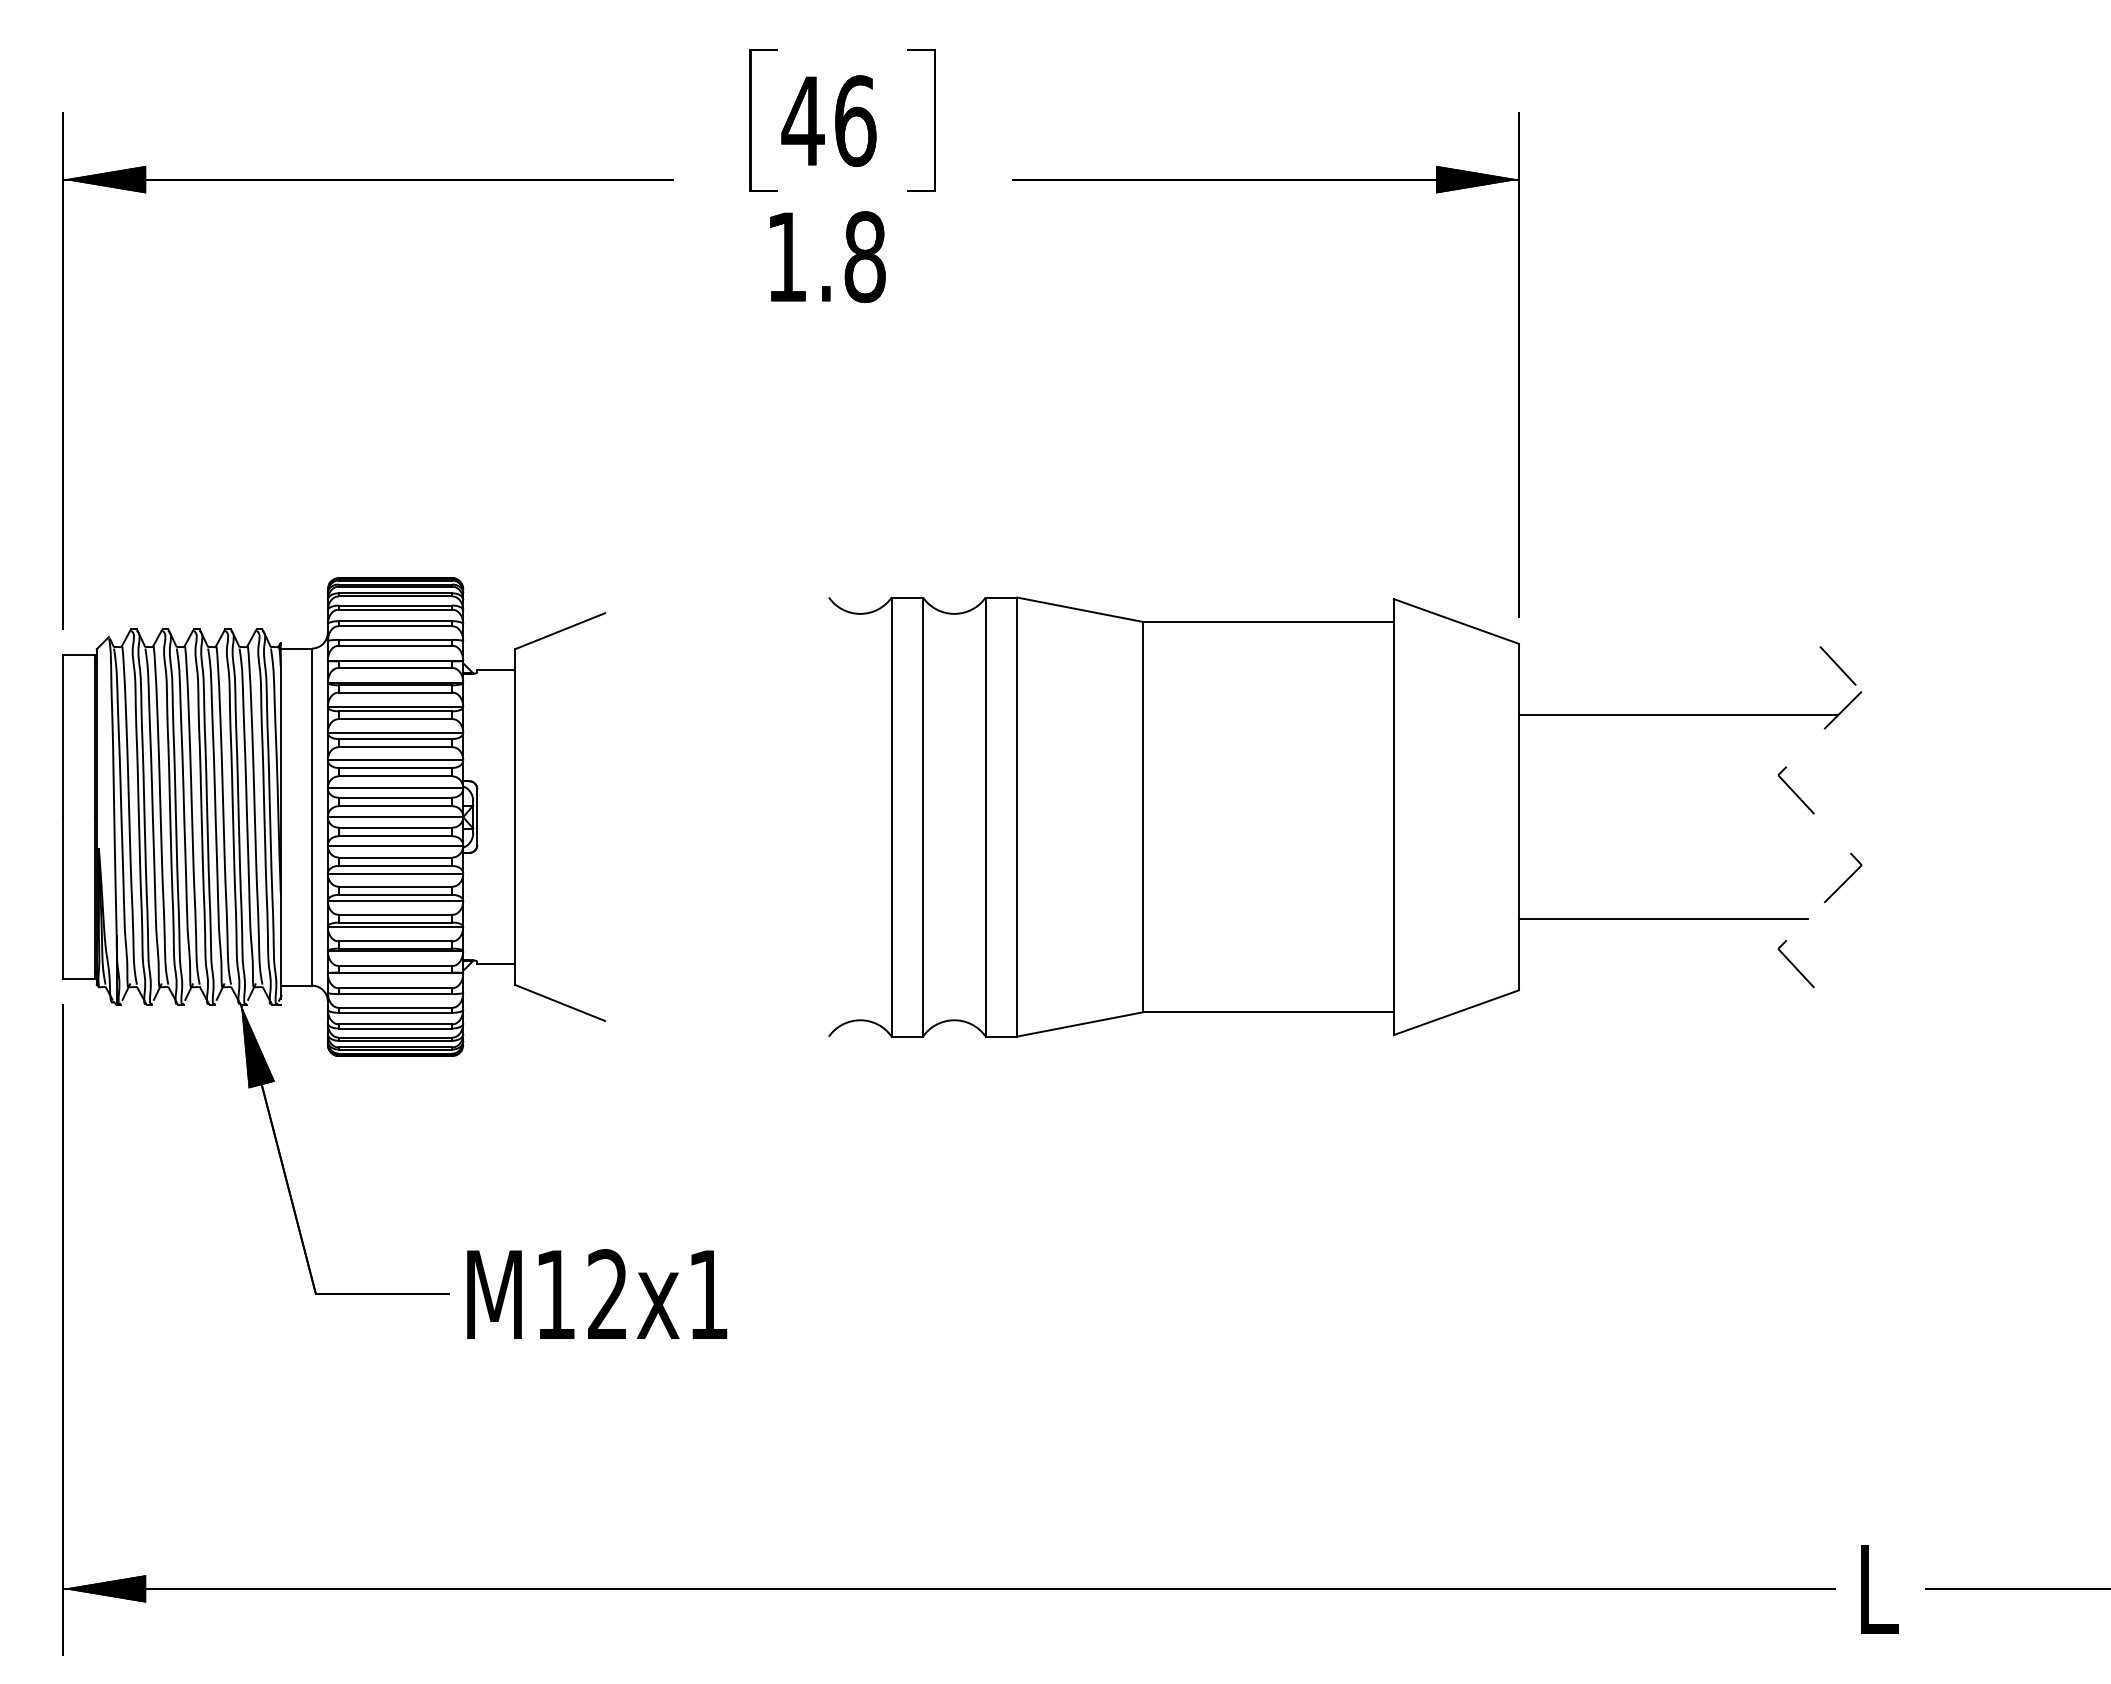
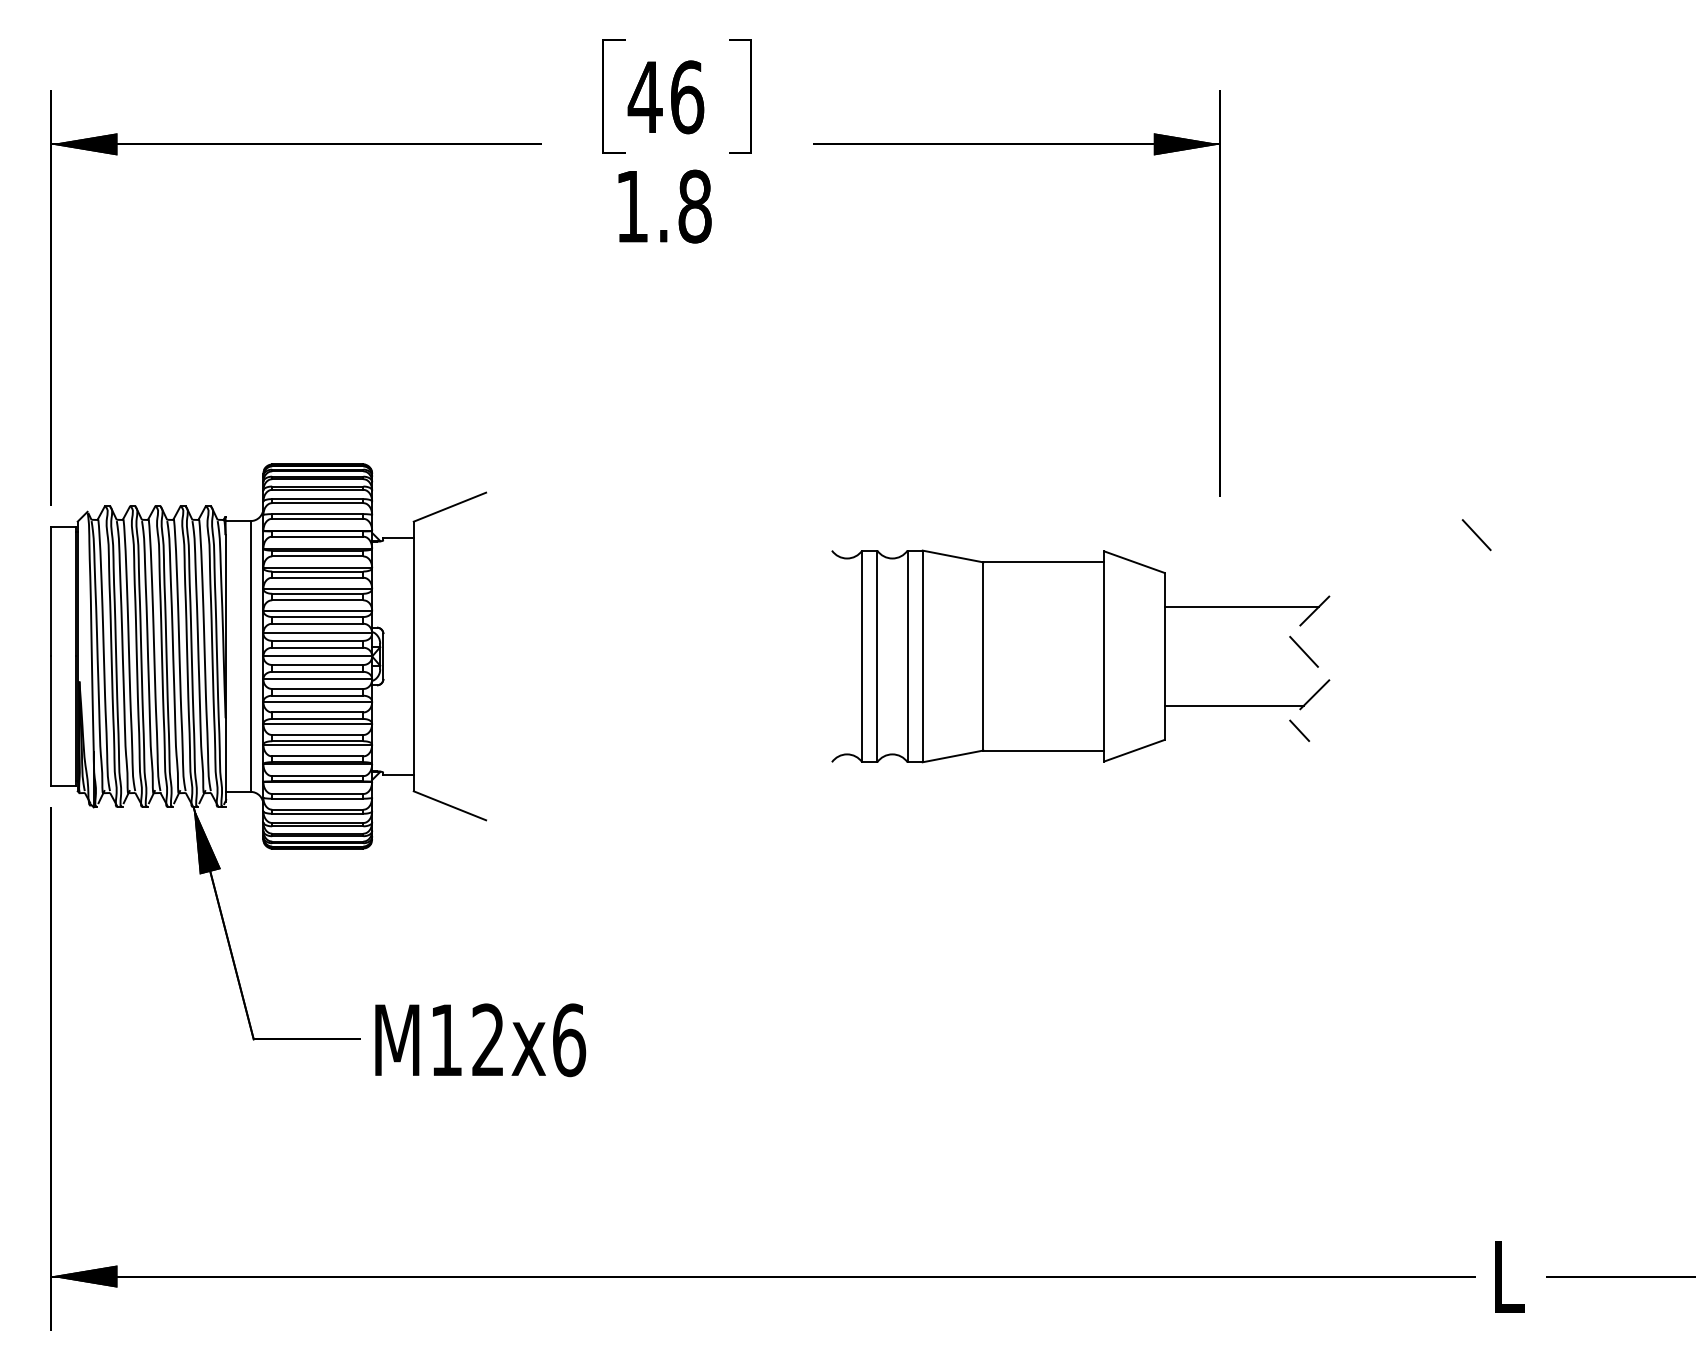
part: (1345, 816) -> (1080, 656), size x0.6
text: (708, 1294) -> (569, 1040), M12x1 -> M12x6

